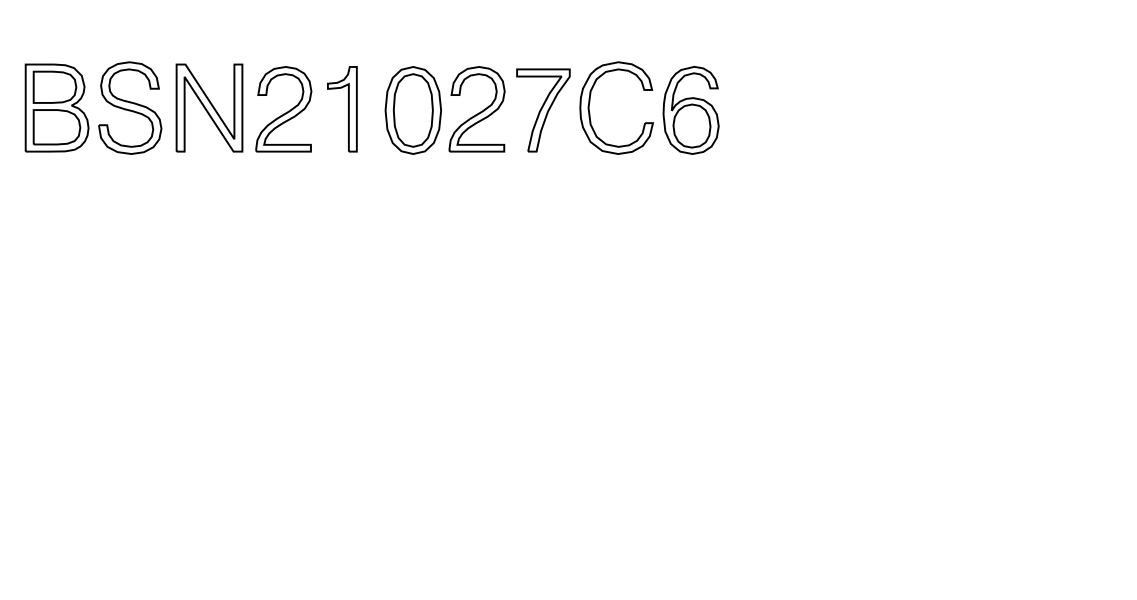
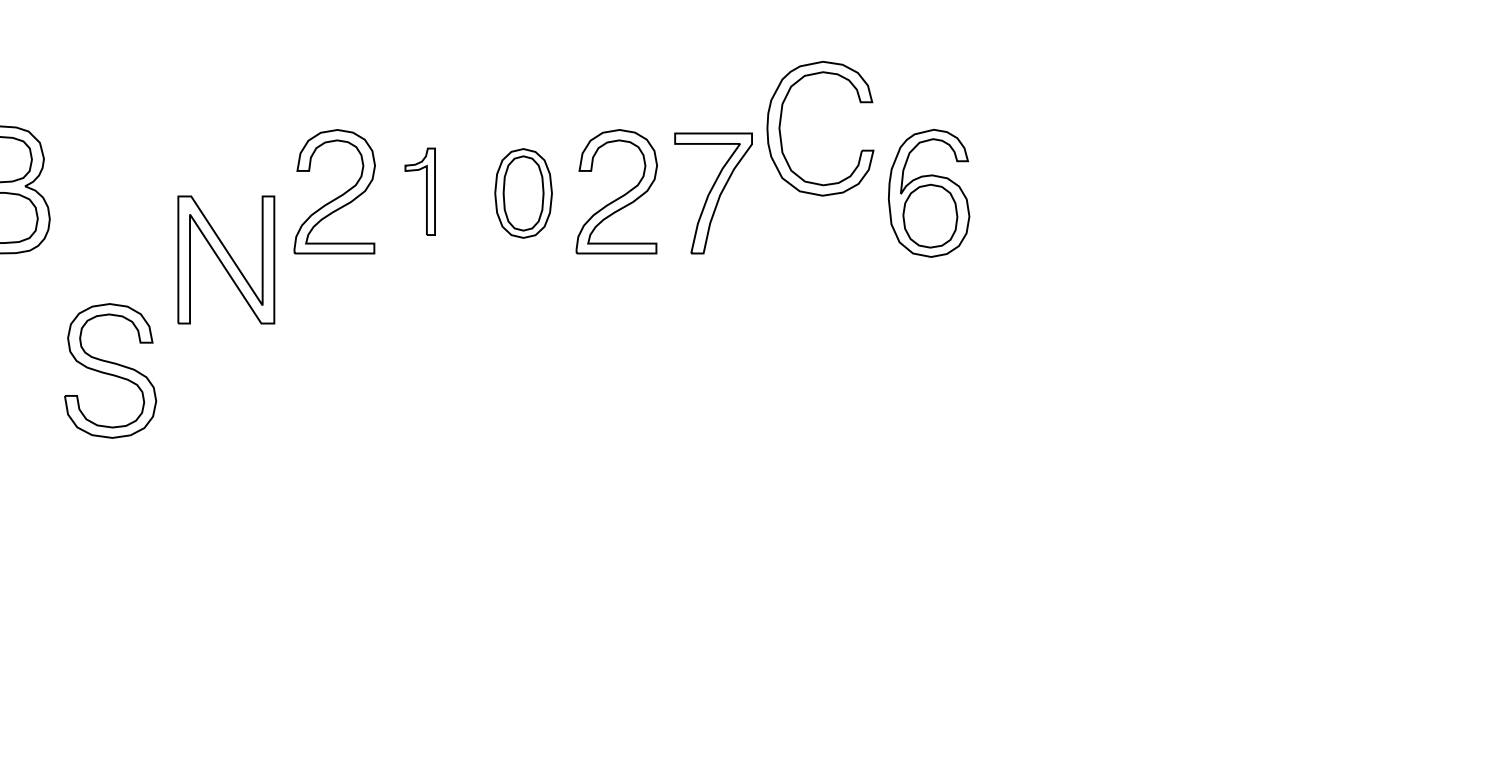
part: (590, 102) -> (782, 120), moved
part: (130, 107) -> (111, 370), moved
part: (209, 107) -> (226, 259), moved
part: (342, 109) -> (420, 192), size x0.7
part: (412, 110) -> (522, 193), size x0.7

